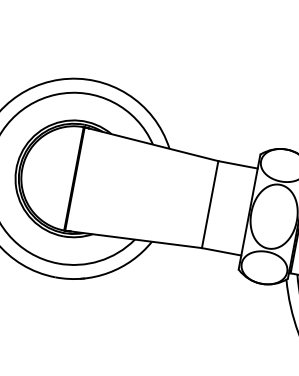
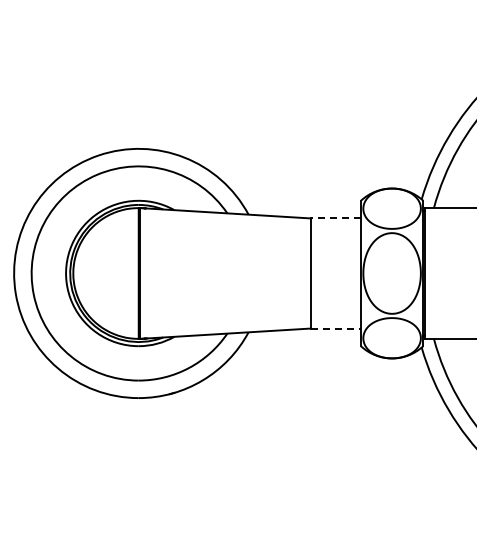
line: (238, 164) -> (336, 218), solid -> dashed
line: (221, 251) -> (336, 328), solid -> dashed

